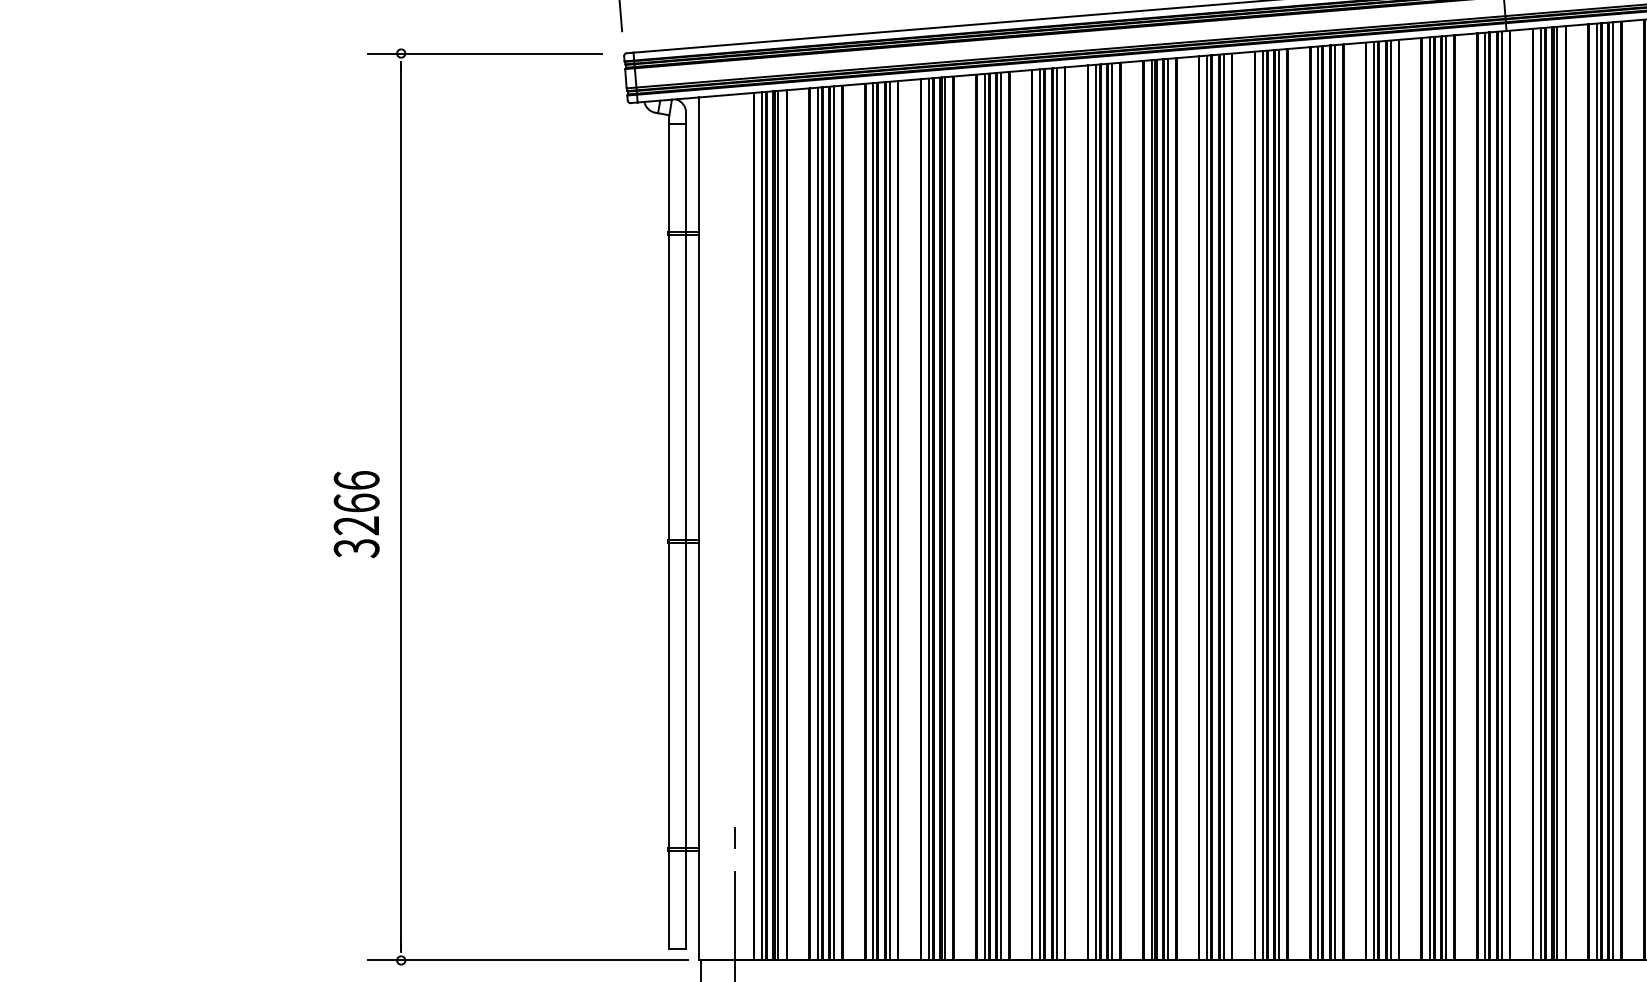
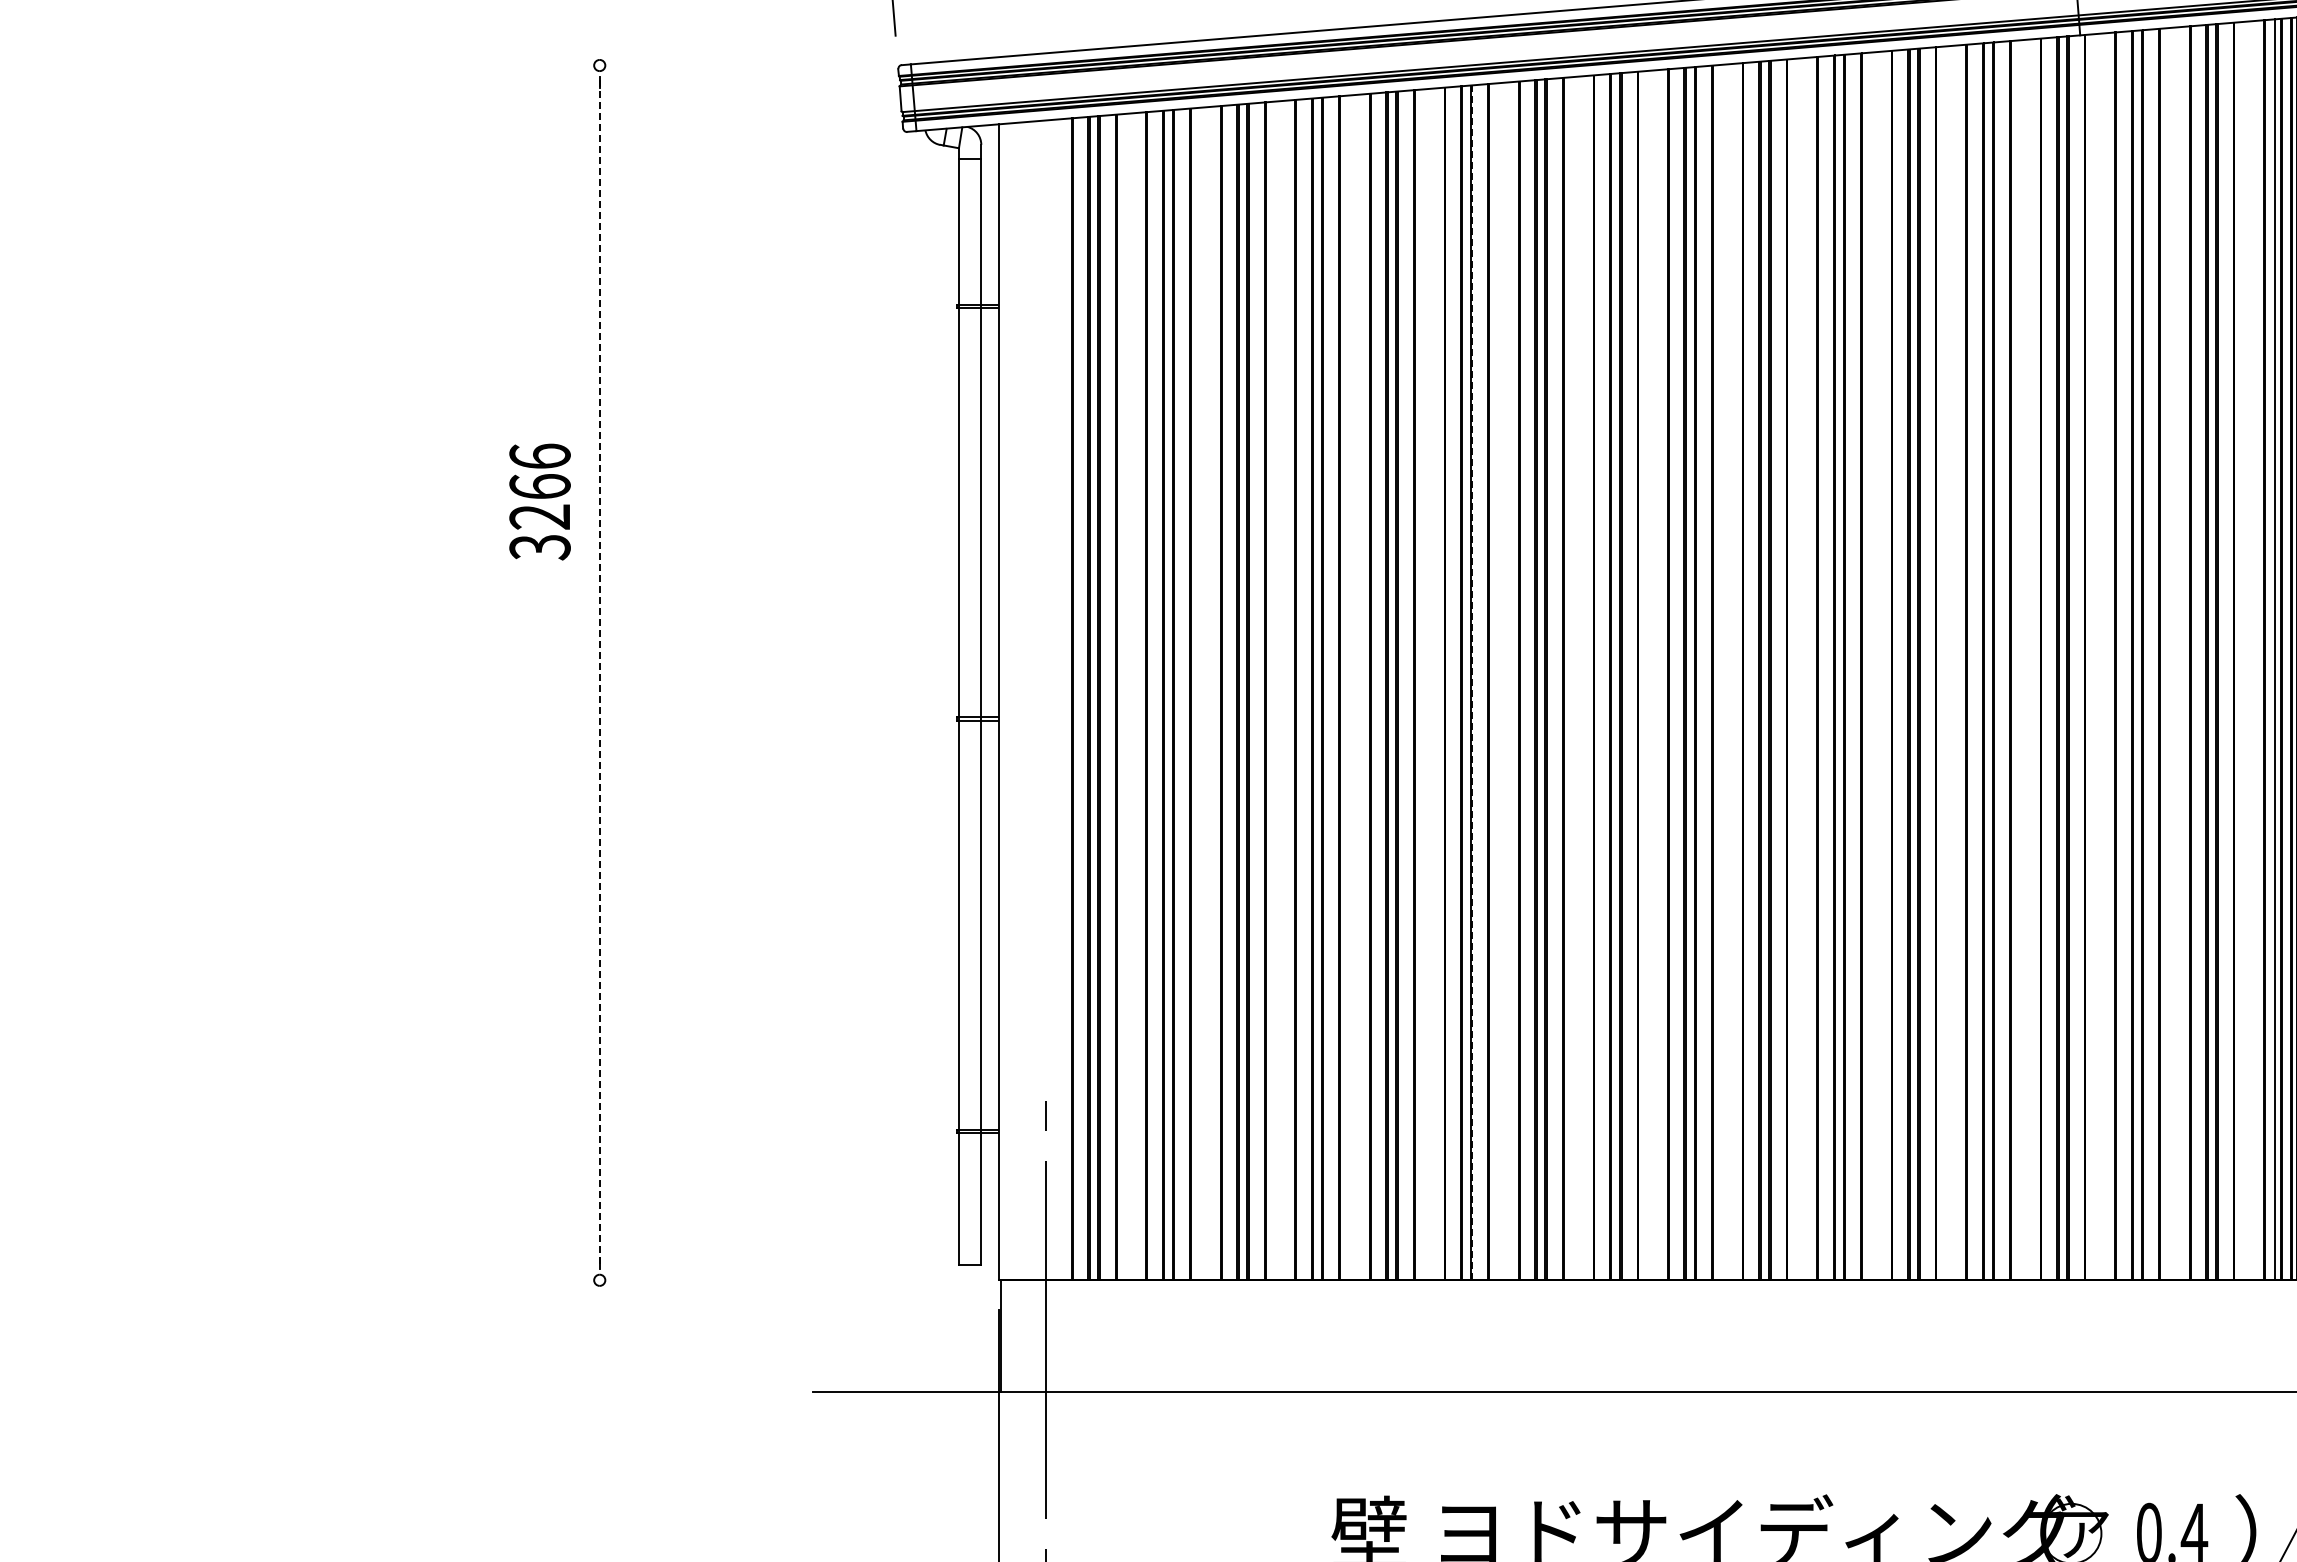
line: (484, 53) -> (711, 65), removed
line: (1596, 491) -> (2200, 652), removed
line: (1612, 491) -> (2222, 651), removed
line: (1557, 493) -> (2148, 654), removed
line: (1541, 494) -> (2126, 655), removed
line: (1485, 496) -> (2051, 658), removed
line: (1501, 496) -> (2073, 658), removed
line: (1429, 498) -> (1977, 661), removed
line: (1446, 498) -> (1999, 661), removed
line: (1373, 500) -> (1902, 664), removed
line: (1390, 500) -> (1924, 664), removed
line: (1335, 502) -> (1850, 667), removed
line: (1318, 503) -> (1828, 668), removed
line: (1262, 505) -> (1753, 671), removed
line: (1279, 505) -> (1775, 670), removed
line: (401, 507) -> (599, 673), solid -> dashed
line: (1223, 507) -> (1701, 673), removed
line: (1207, 508) -> (1679, 674), removed
line: (1167, 509) -> (1626, 676), removed
line: (1151, 510) -> (1604, 677), removed
line: (1112, 511) -> (1552, 679), removed
line: (1096, 512) -> (1530, 680), removed
text: (356, 514) -> (539, 501), moved
line: (1040, 514) -> (1455, 683), removed
line: (1052, 514) -> (1472, 682), solid -> dashed
line: (1056, 514) -> (1477, 682), removed
line: (1001, 516) -> (1403, 685), removed
line: (984, 517) -> (1381, 686), removed
line: (945, 518) -> (1328, 688), removed
line: (928, 519) -> (1306, 689), removed
line: (890, 520) -> (1254, 691), removed
line: (873, 521) -> (1232, 692), removed
line: (817, 523) -> (1157, 695), removed
line: (834, 523) -> (1179, 694), removed
line: (778, 525) -> (1105, 697), removed
line: (762, 526) -> (1083, 698), removed
line: (527, 960) -> (769, 1280), removed

